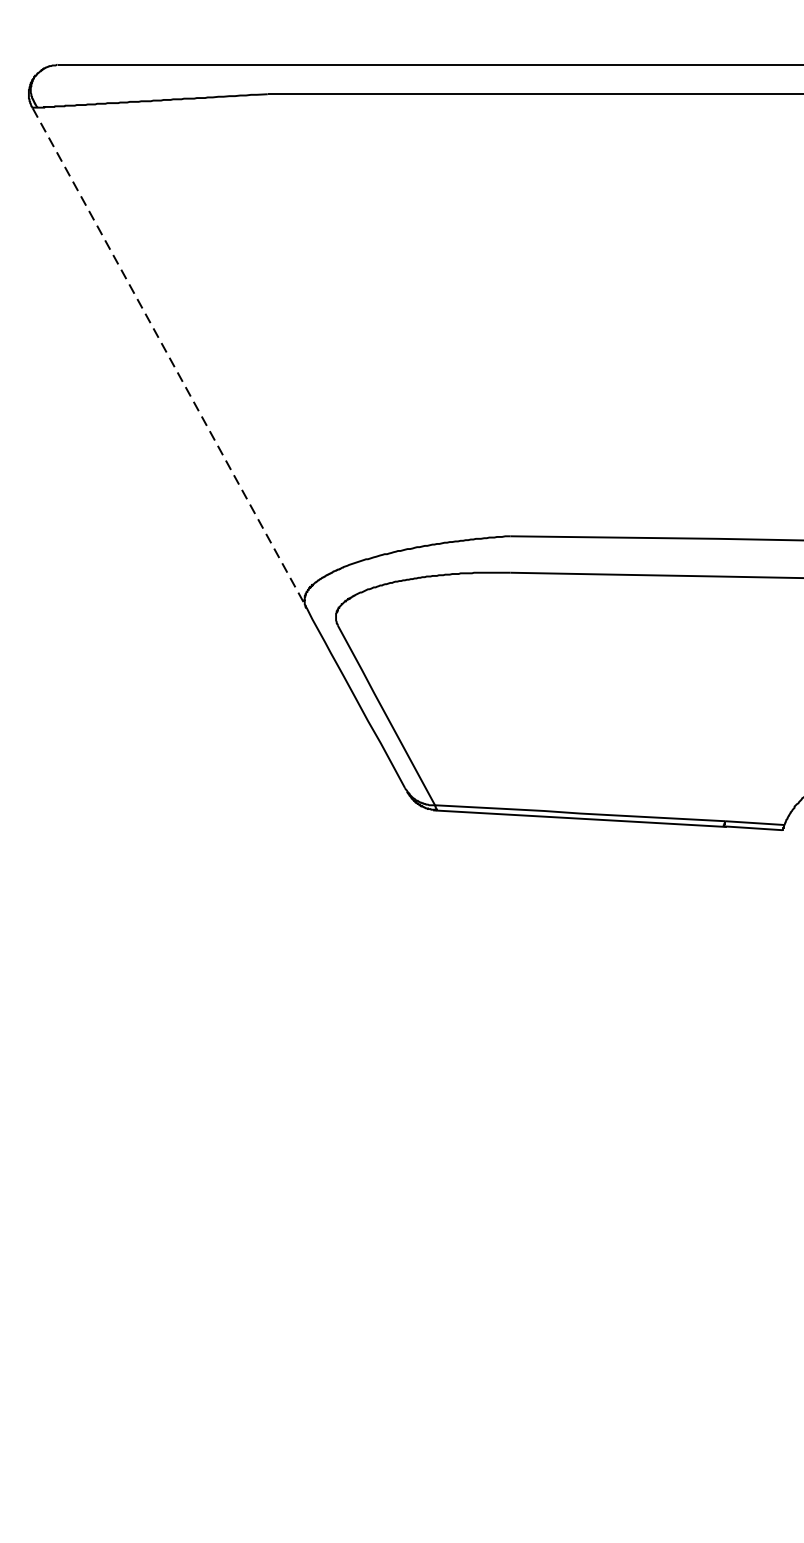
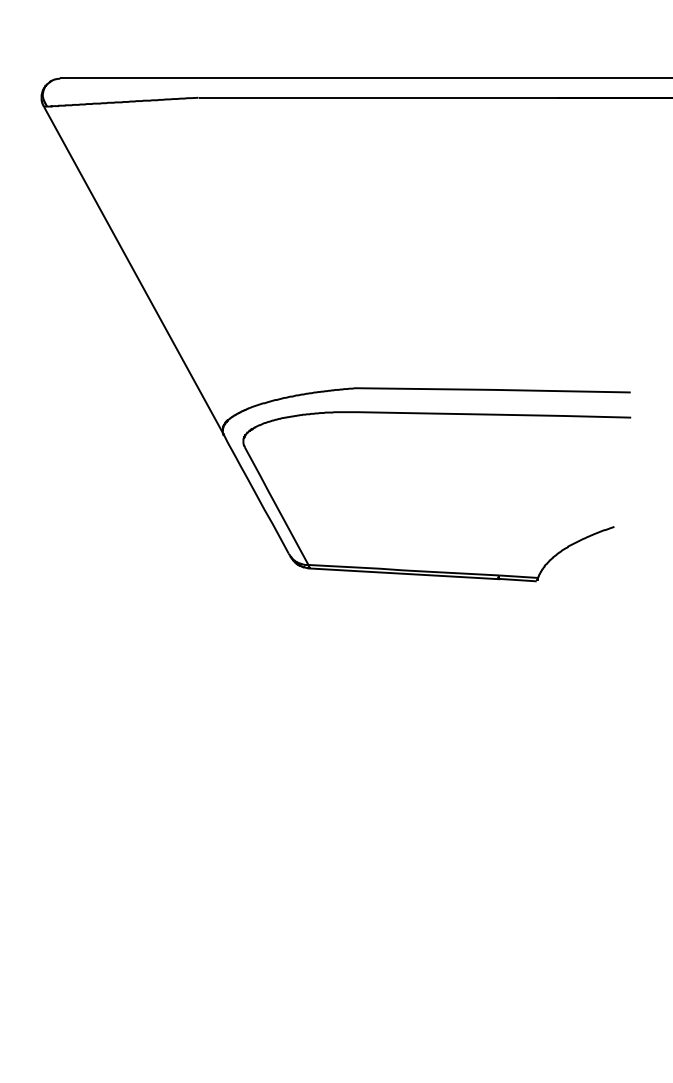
line: (170, 358) -> (134, 271), dashed -> solid

